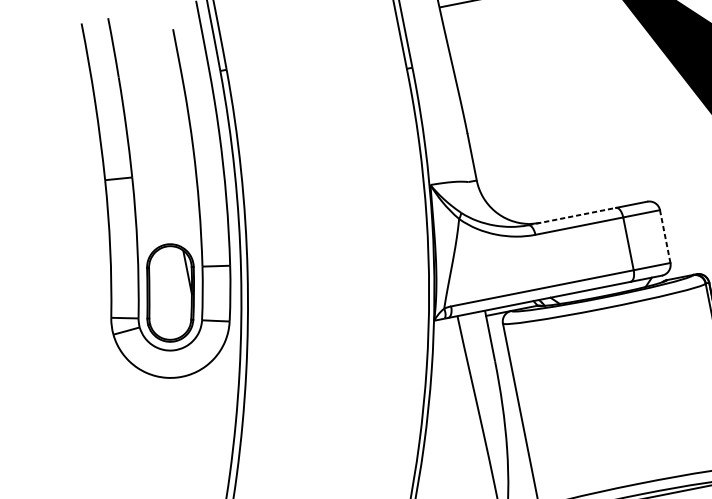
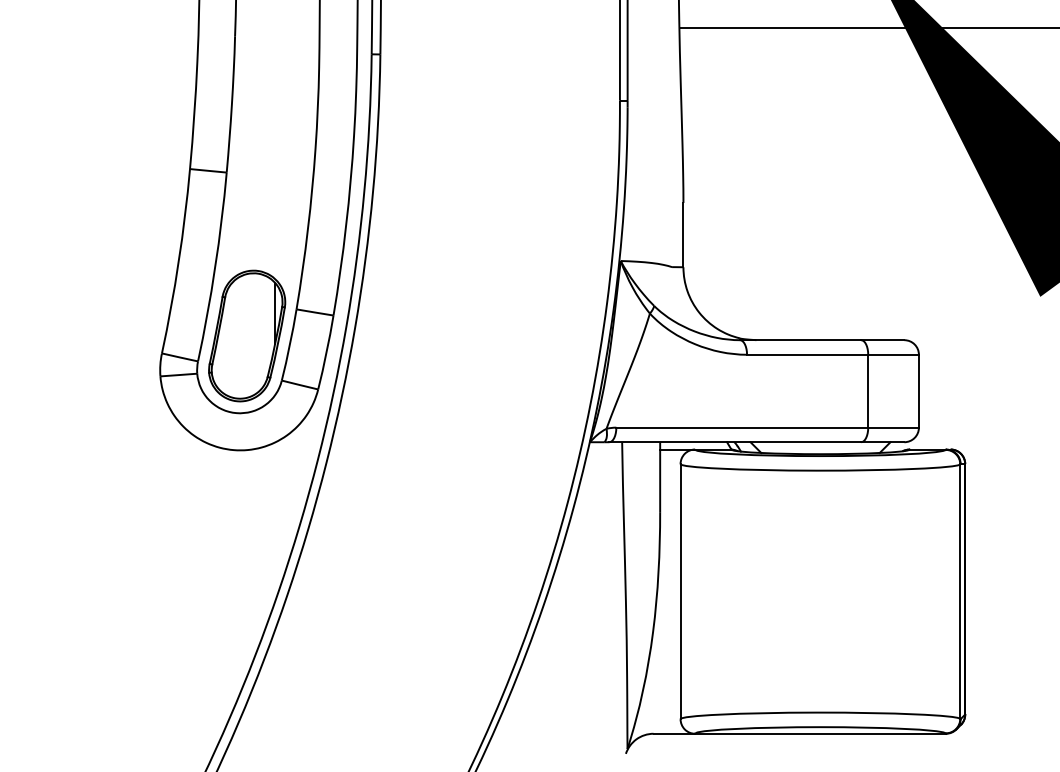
line: (572, 216) -> (800, 340), dashed -> solid
line: (664, 236) -> (918, 390), dashed -> solid

